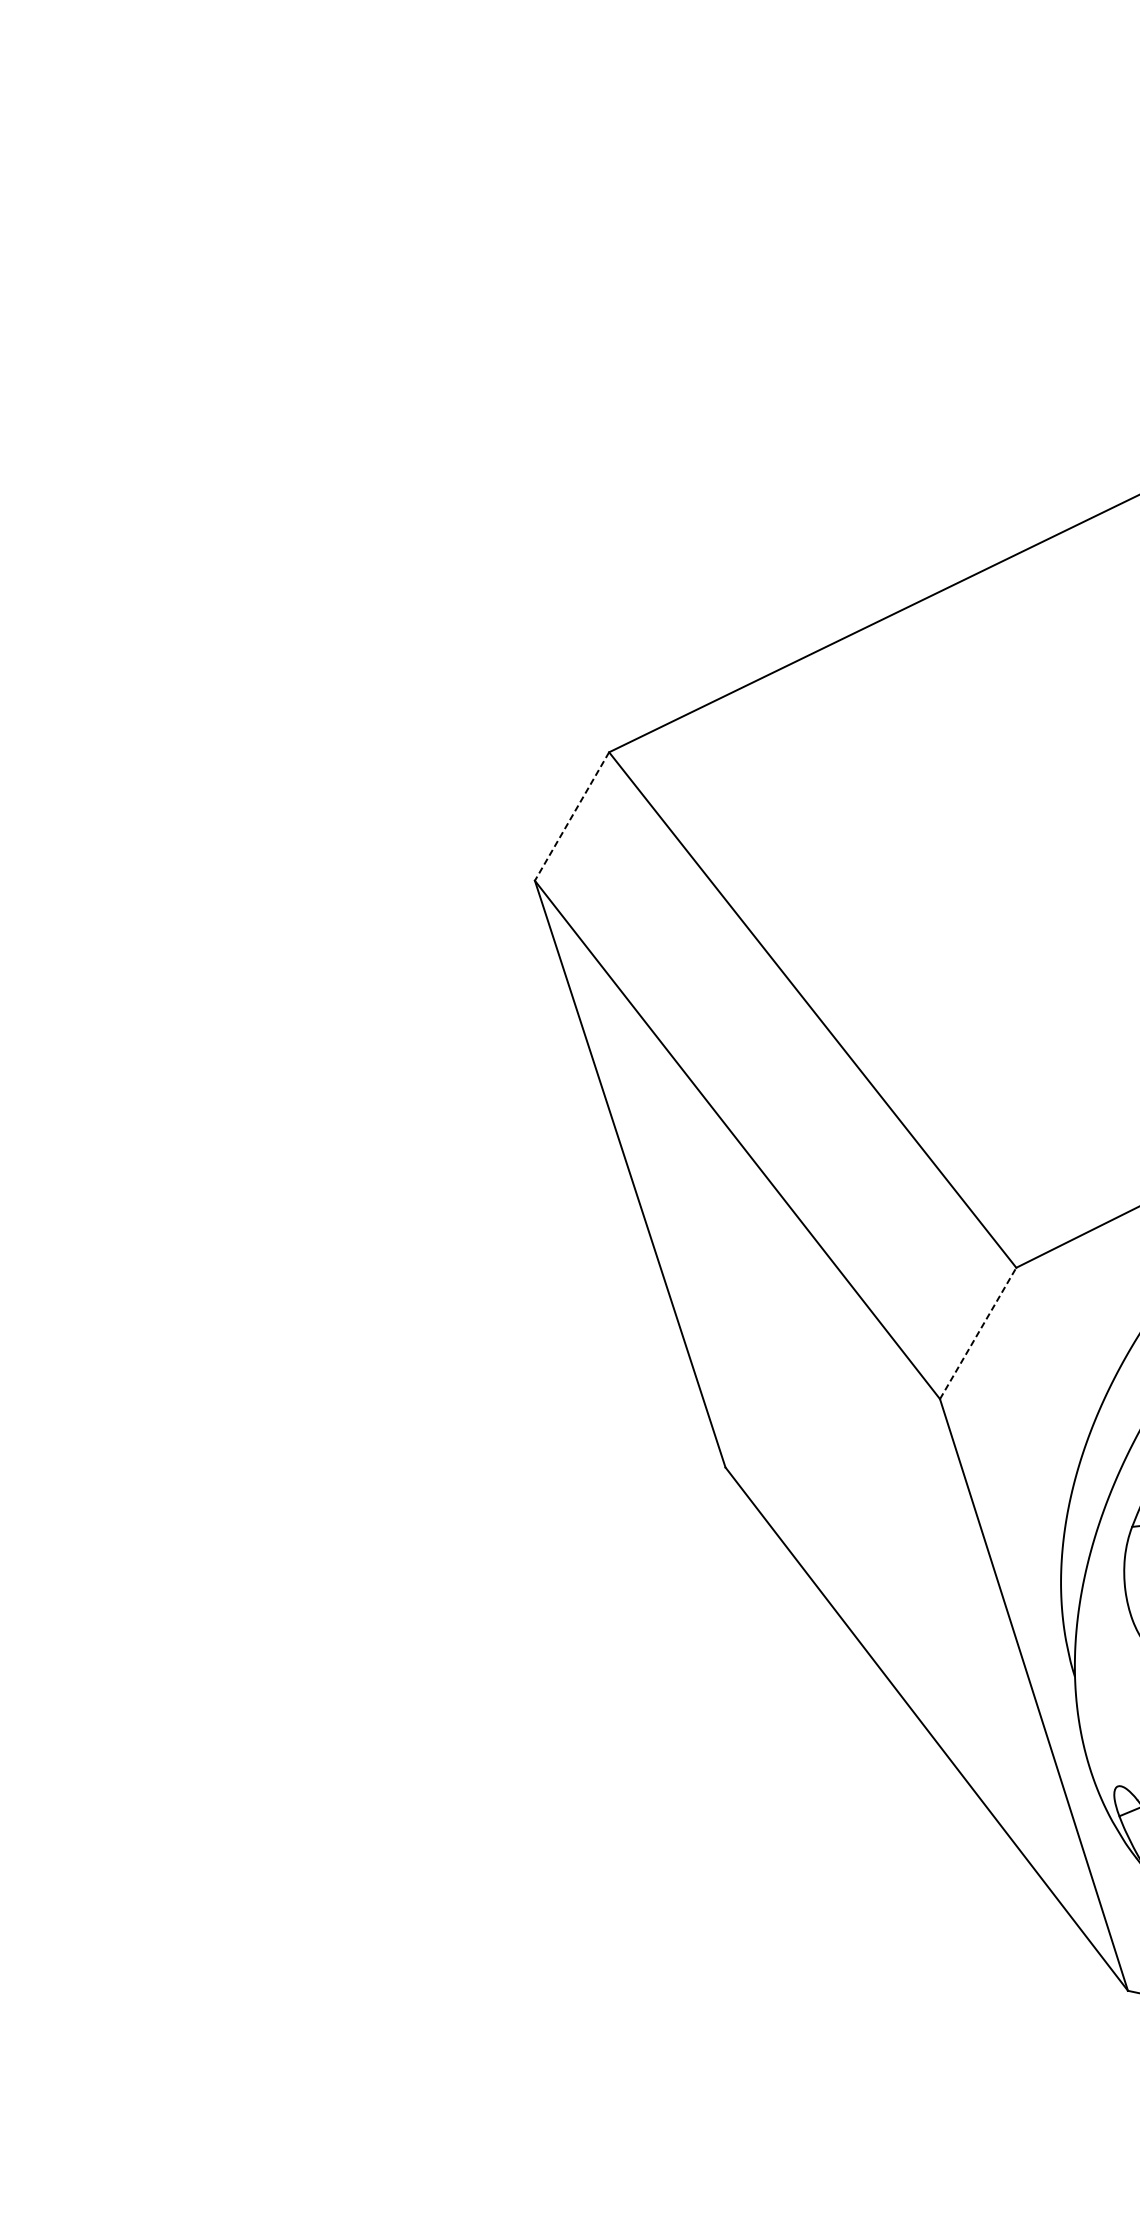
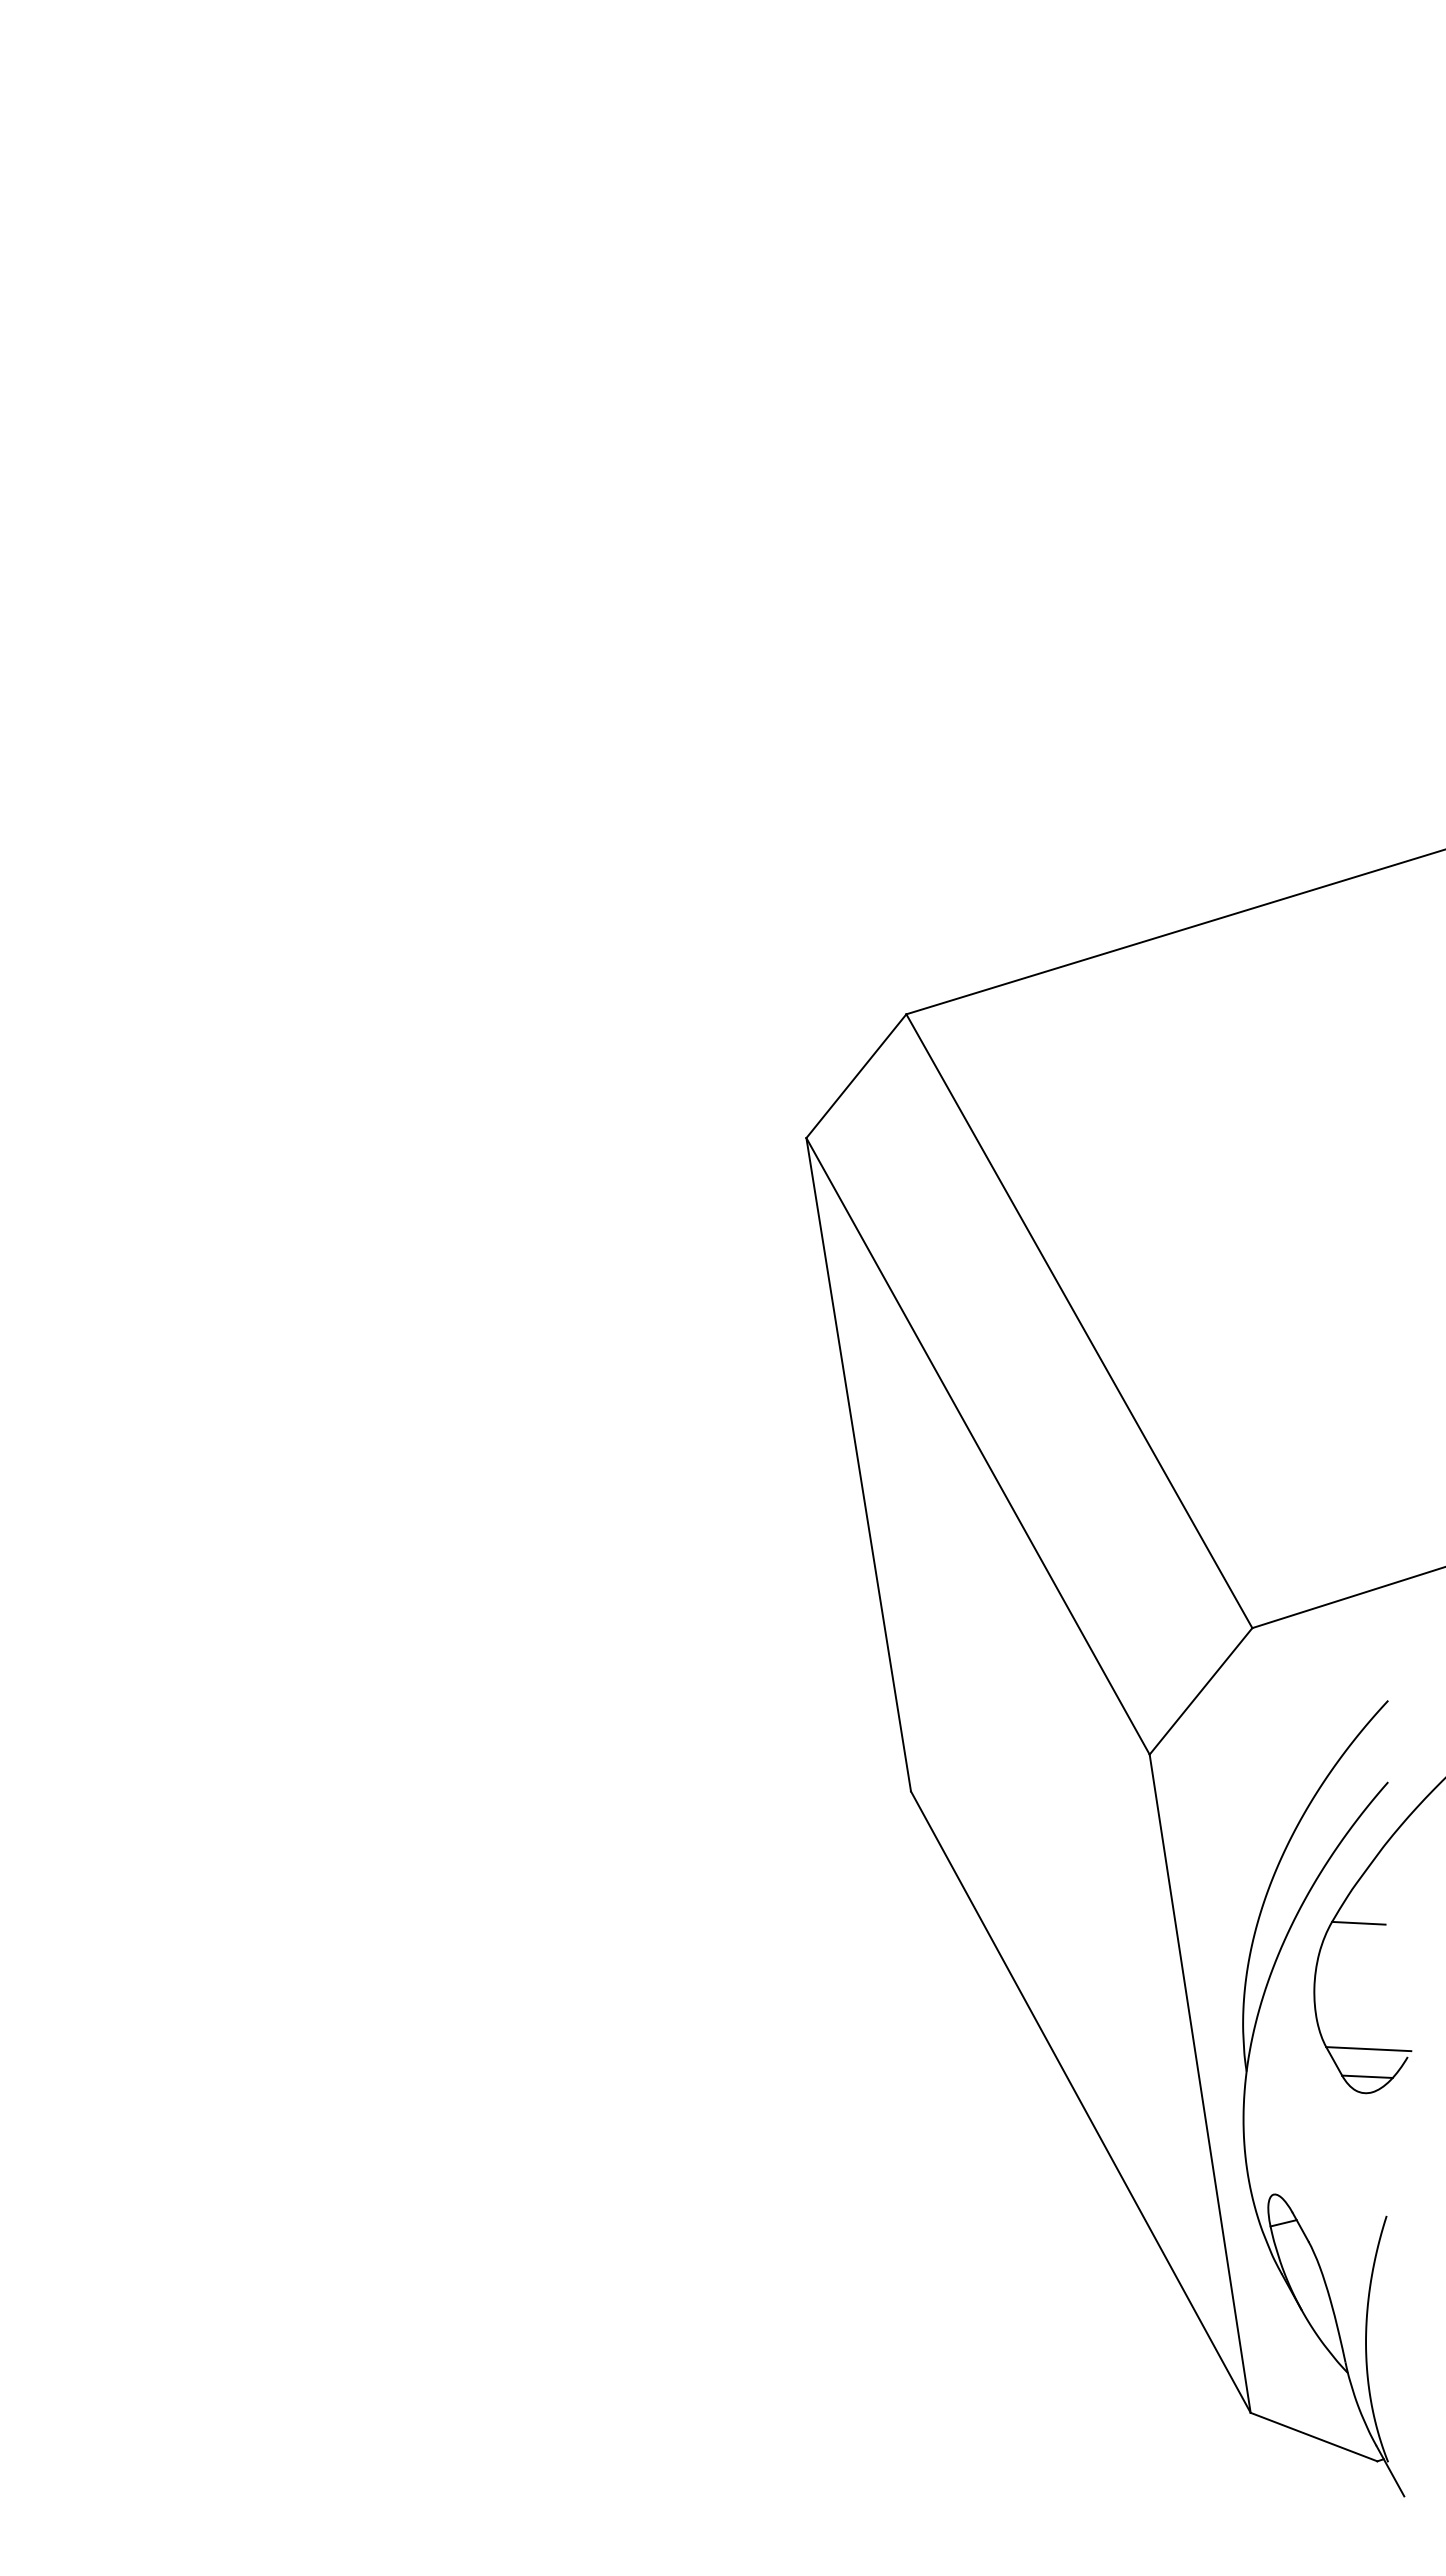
line: (572, 816) -> (856, 1076), dashed -> solid
line: (978, 1332) -> (1201, 1690), dashed -> solid

